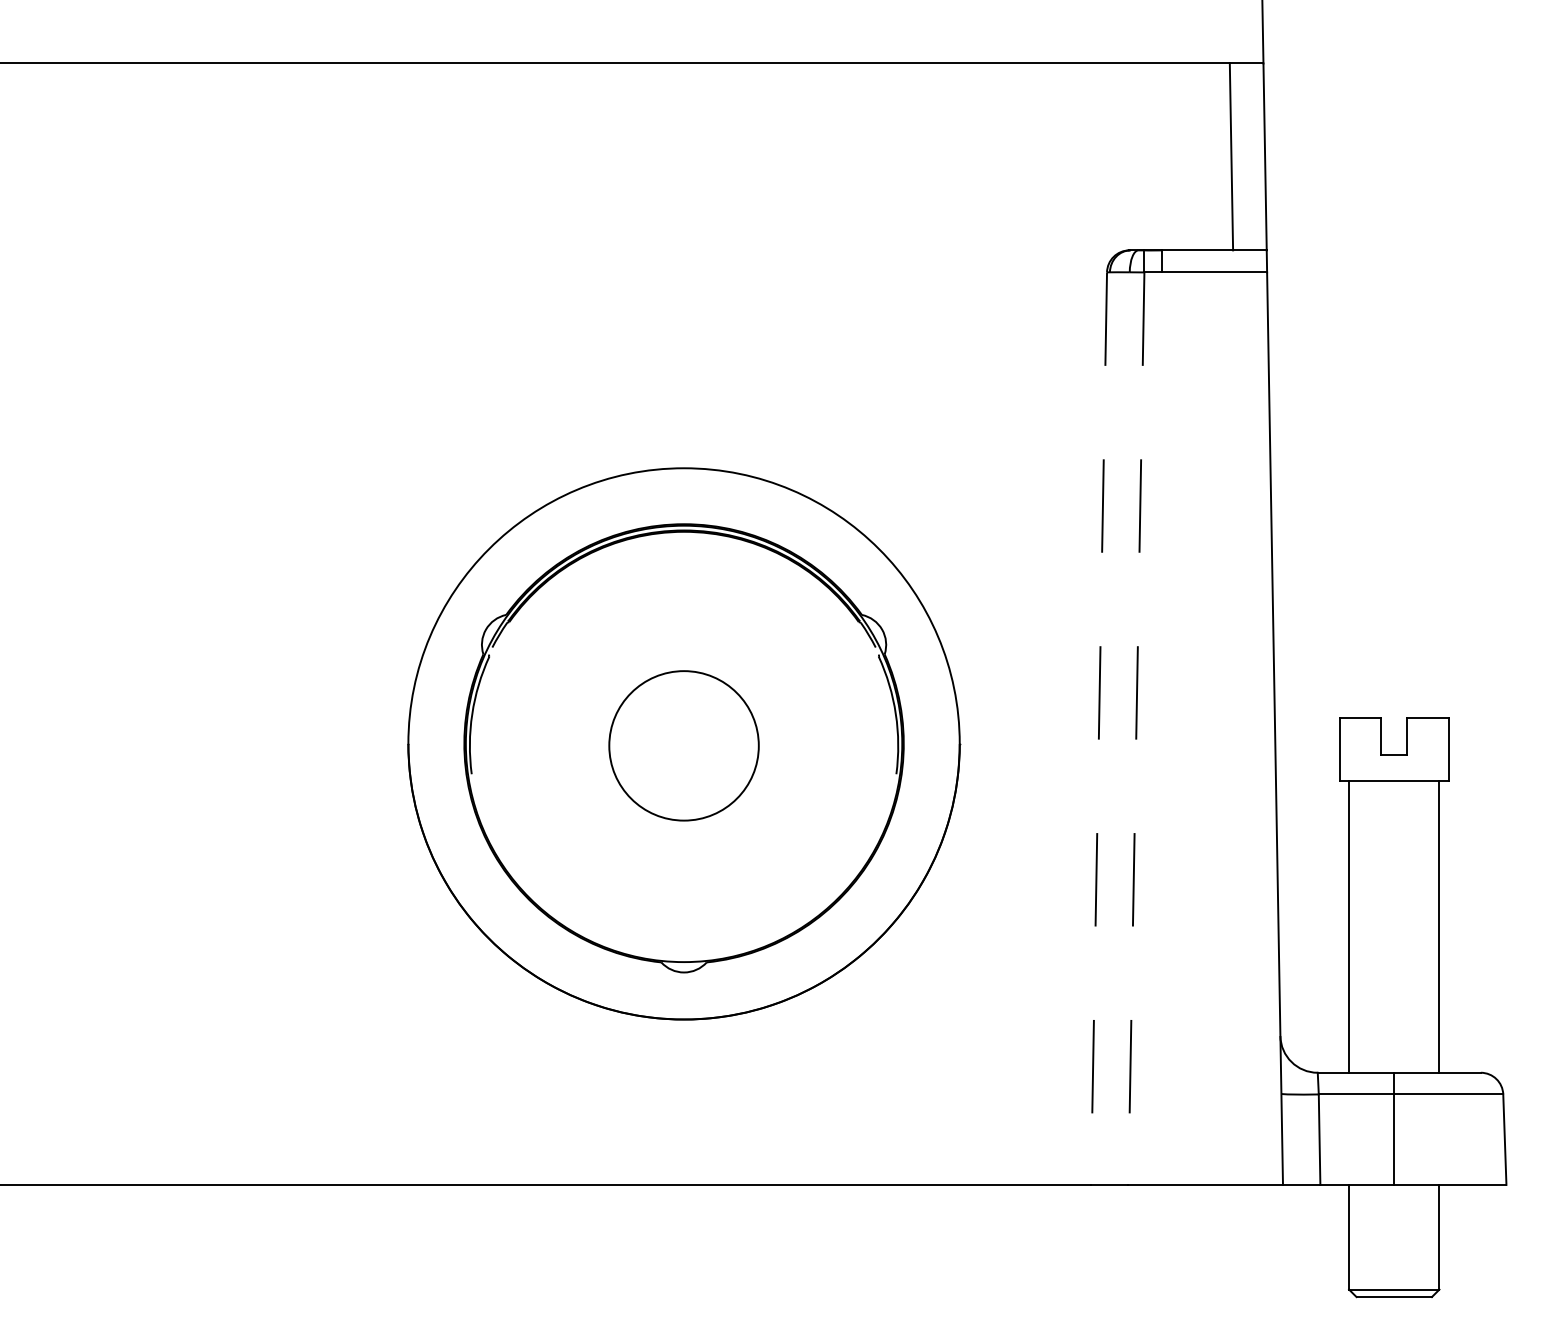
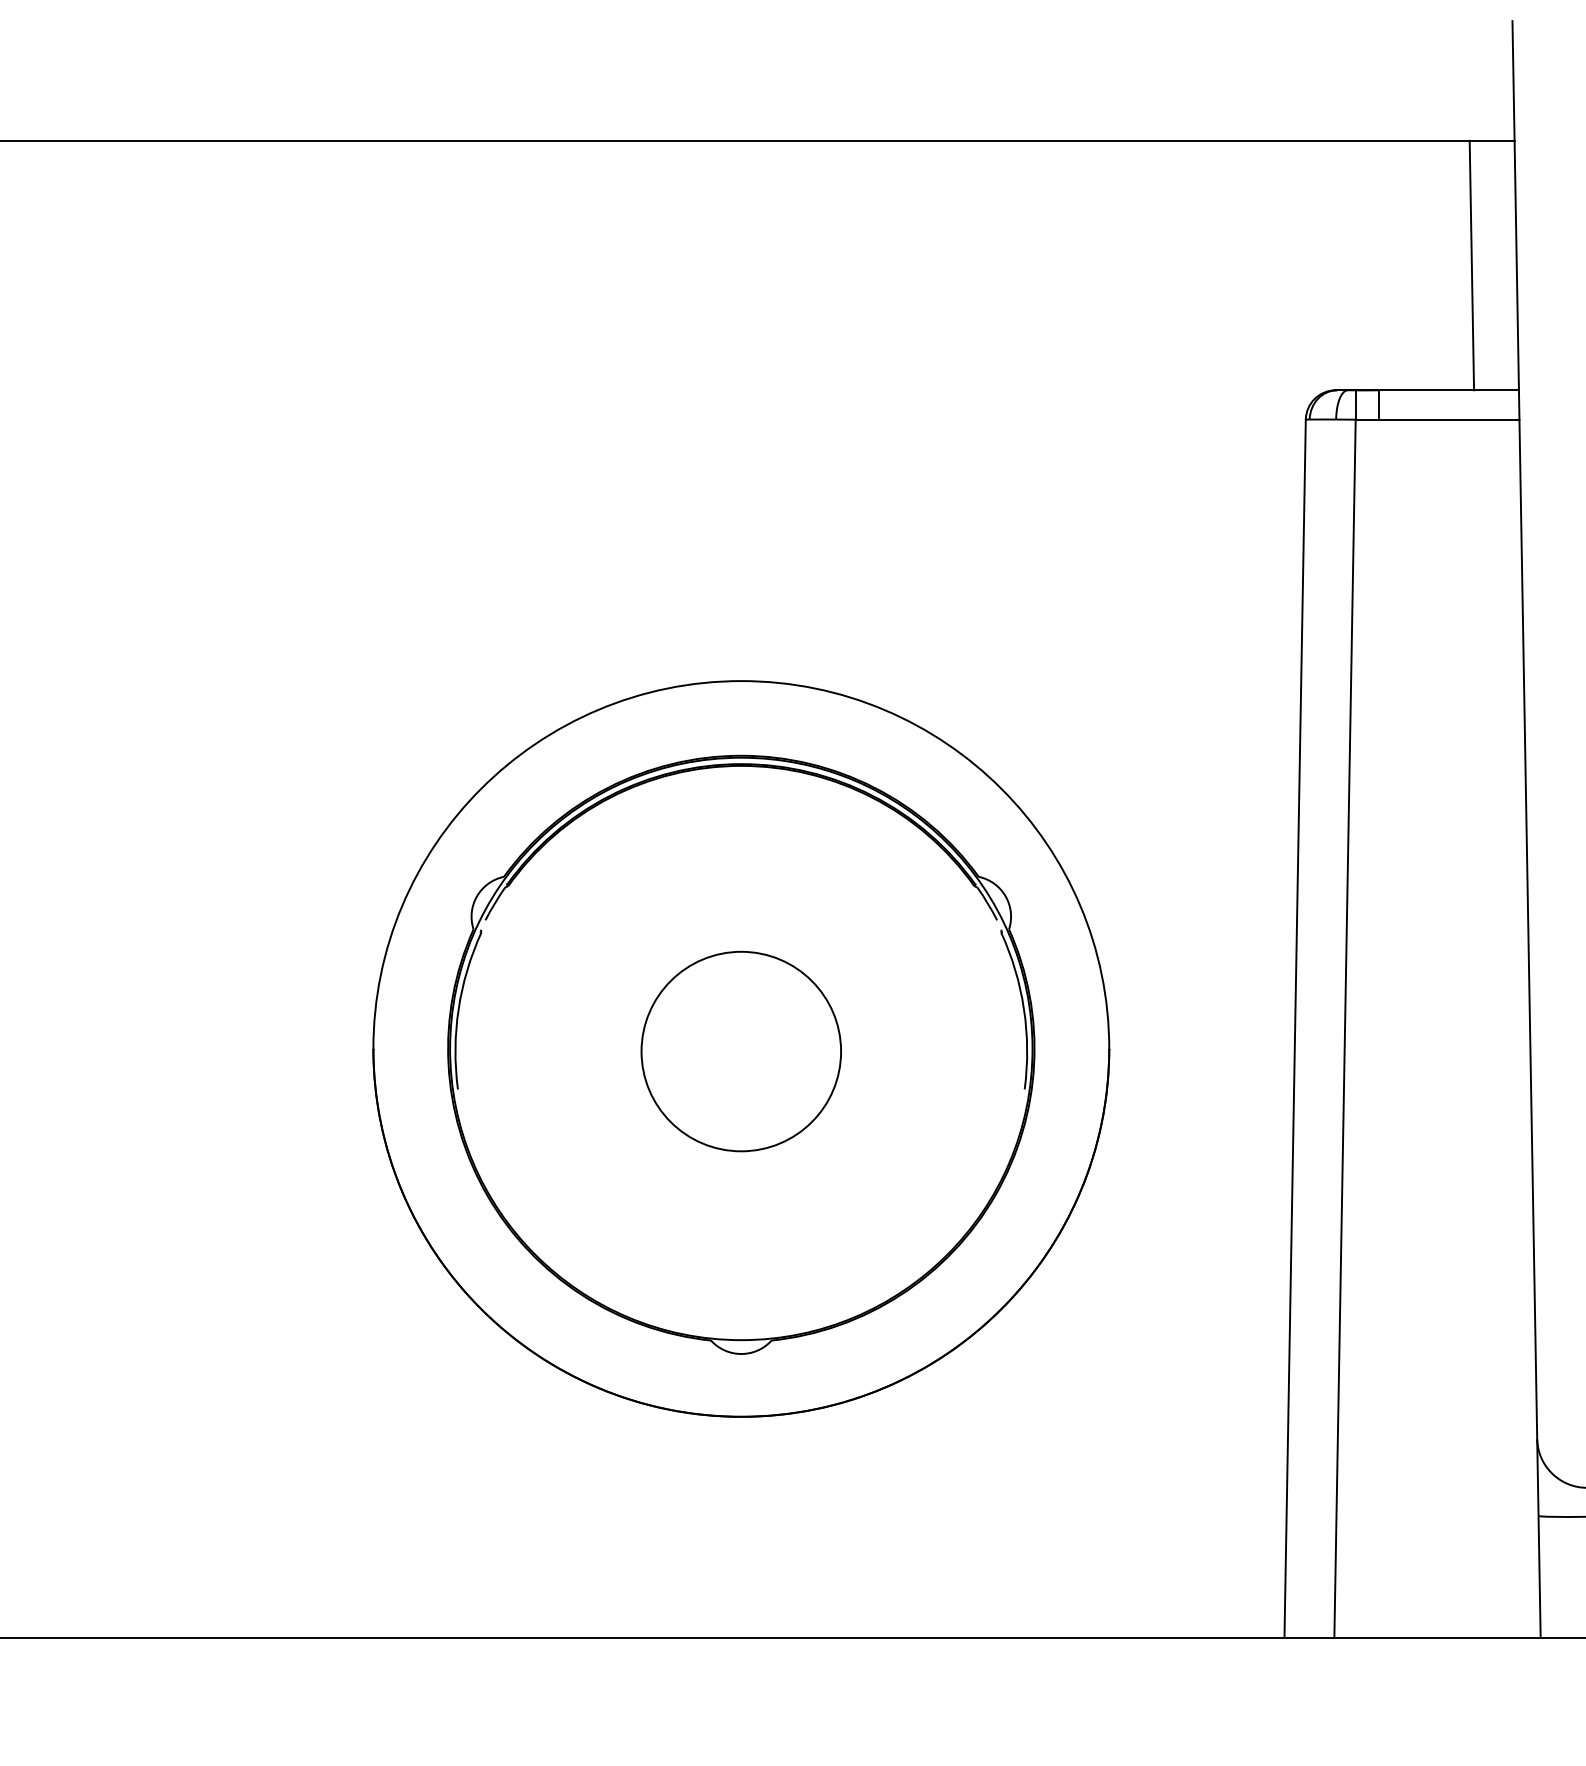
line: (1099, 729) -> (1295, 1029), dashed -> solid
line: (1136, 729) -> (1345, 1029), dashed -> solid

